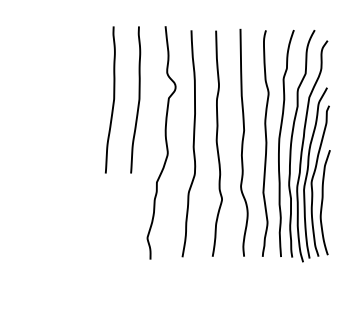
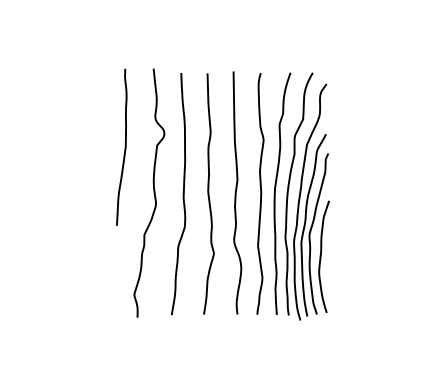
curve: (112, 99) -> (97, 146), removed

